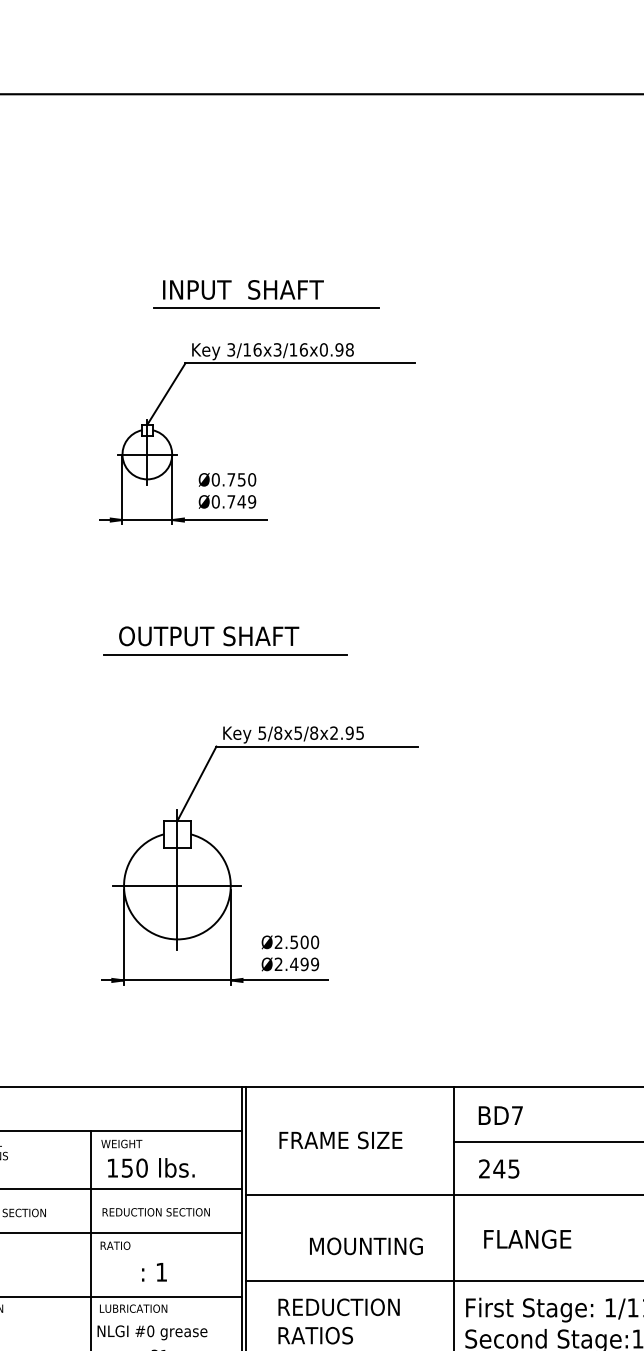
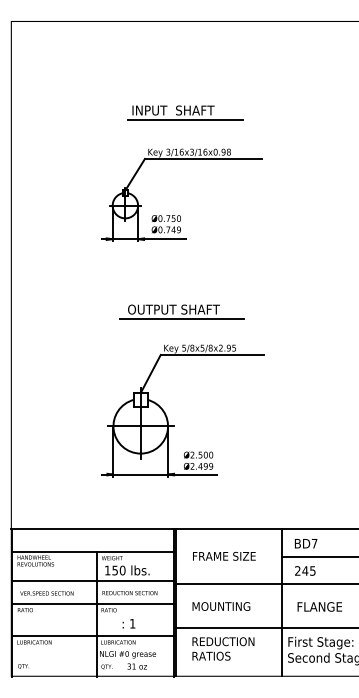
part: (266, 293) -> (185, 112), moved
part: (223, 639) -> (181, 311), moved
text: (366, 1246) -> (221, 606), moved

